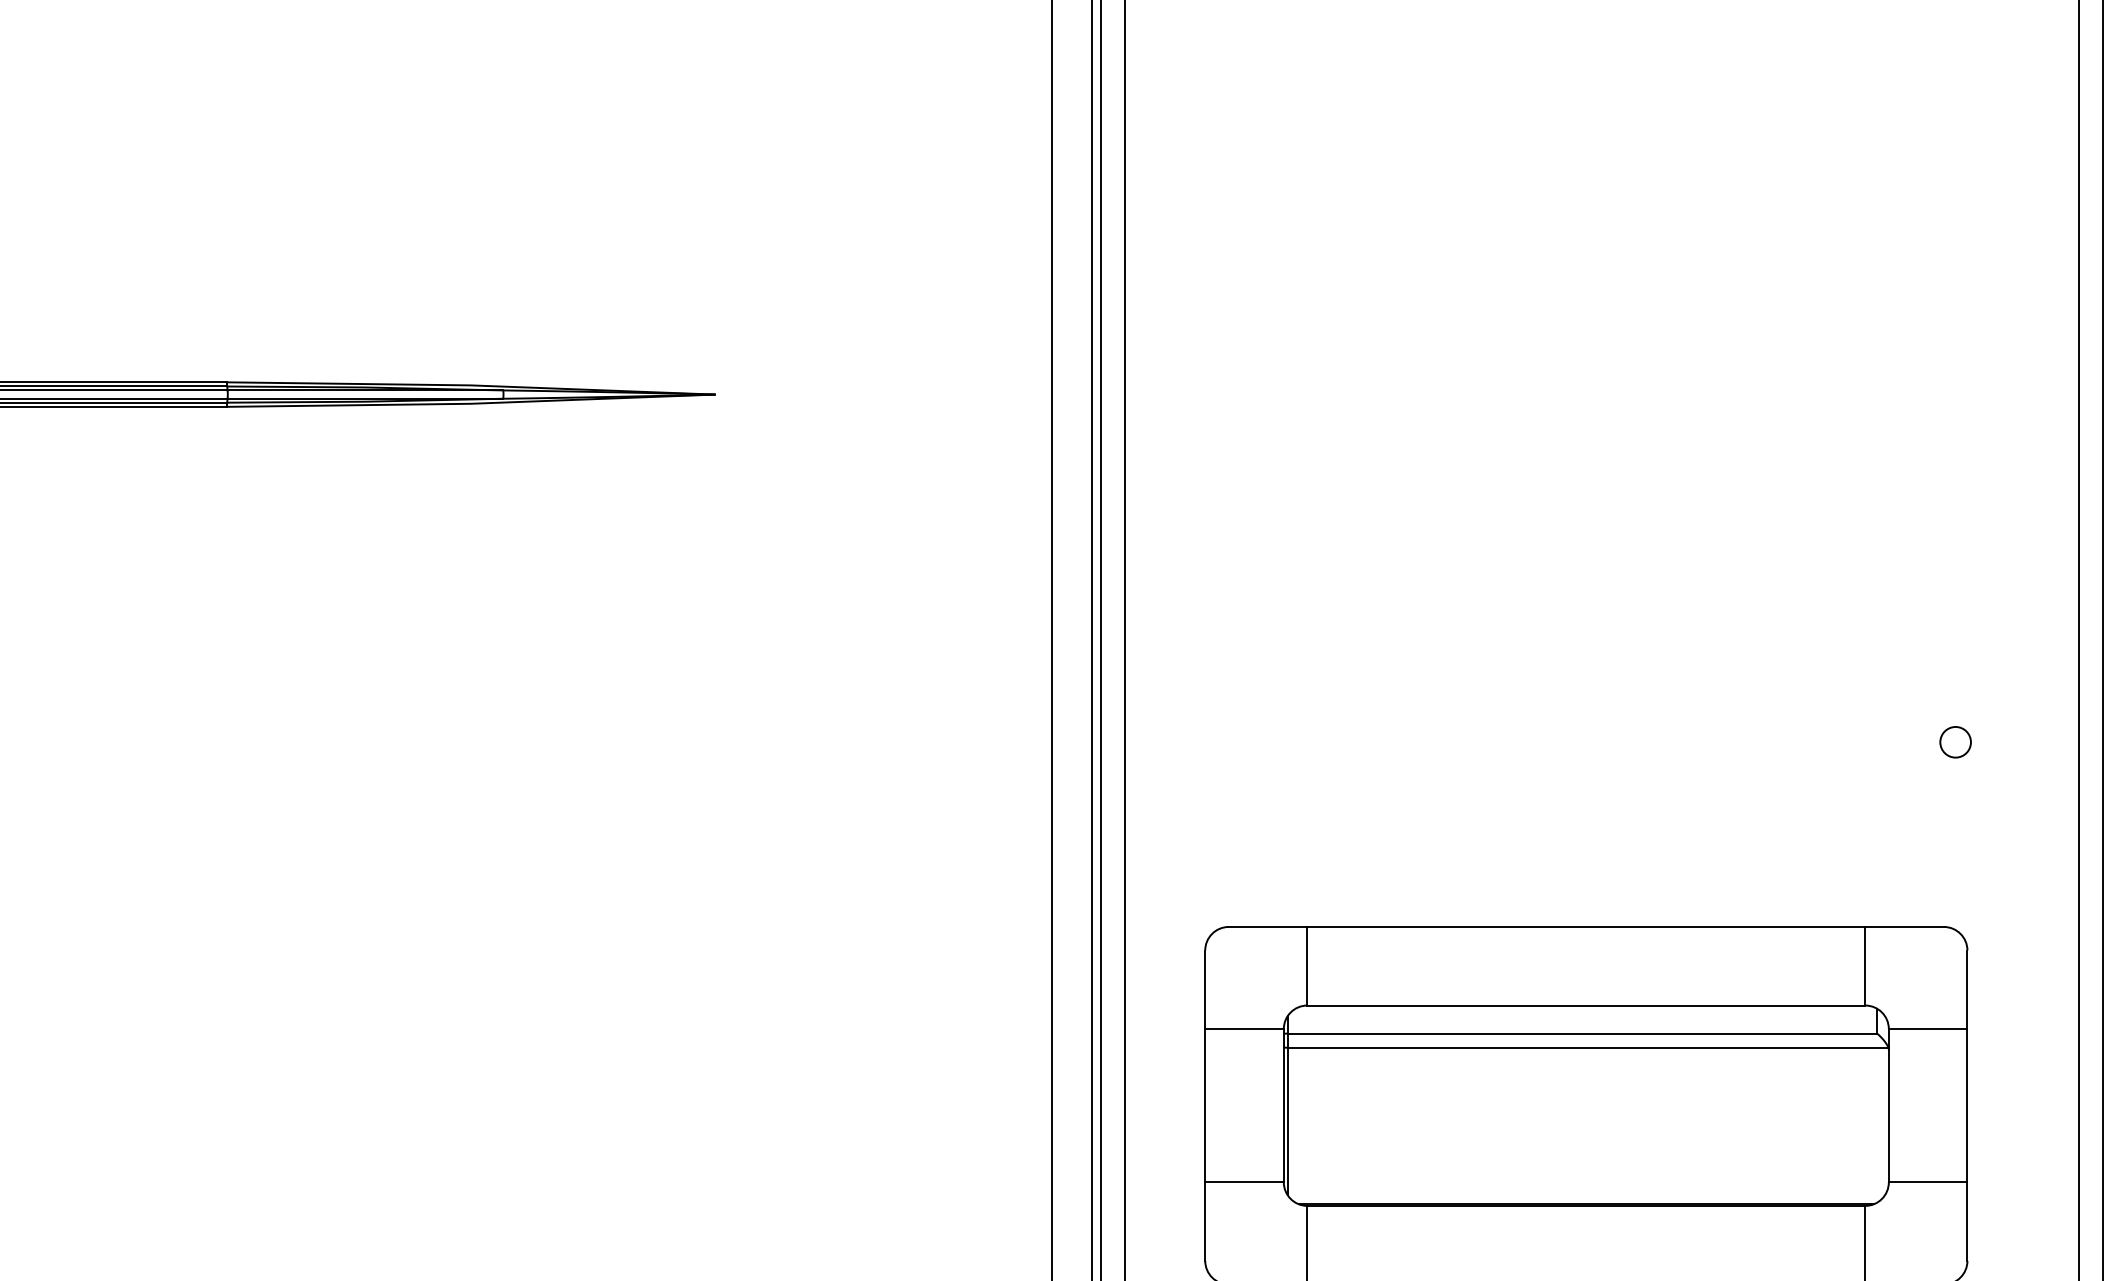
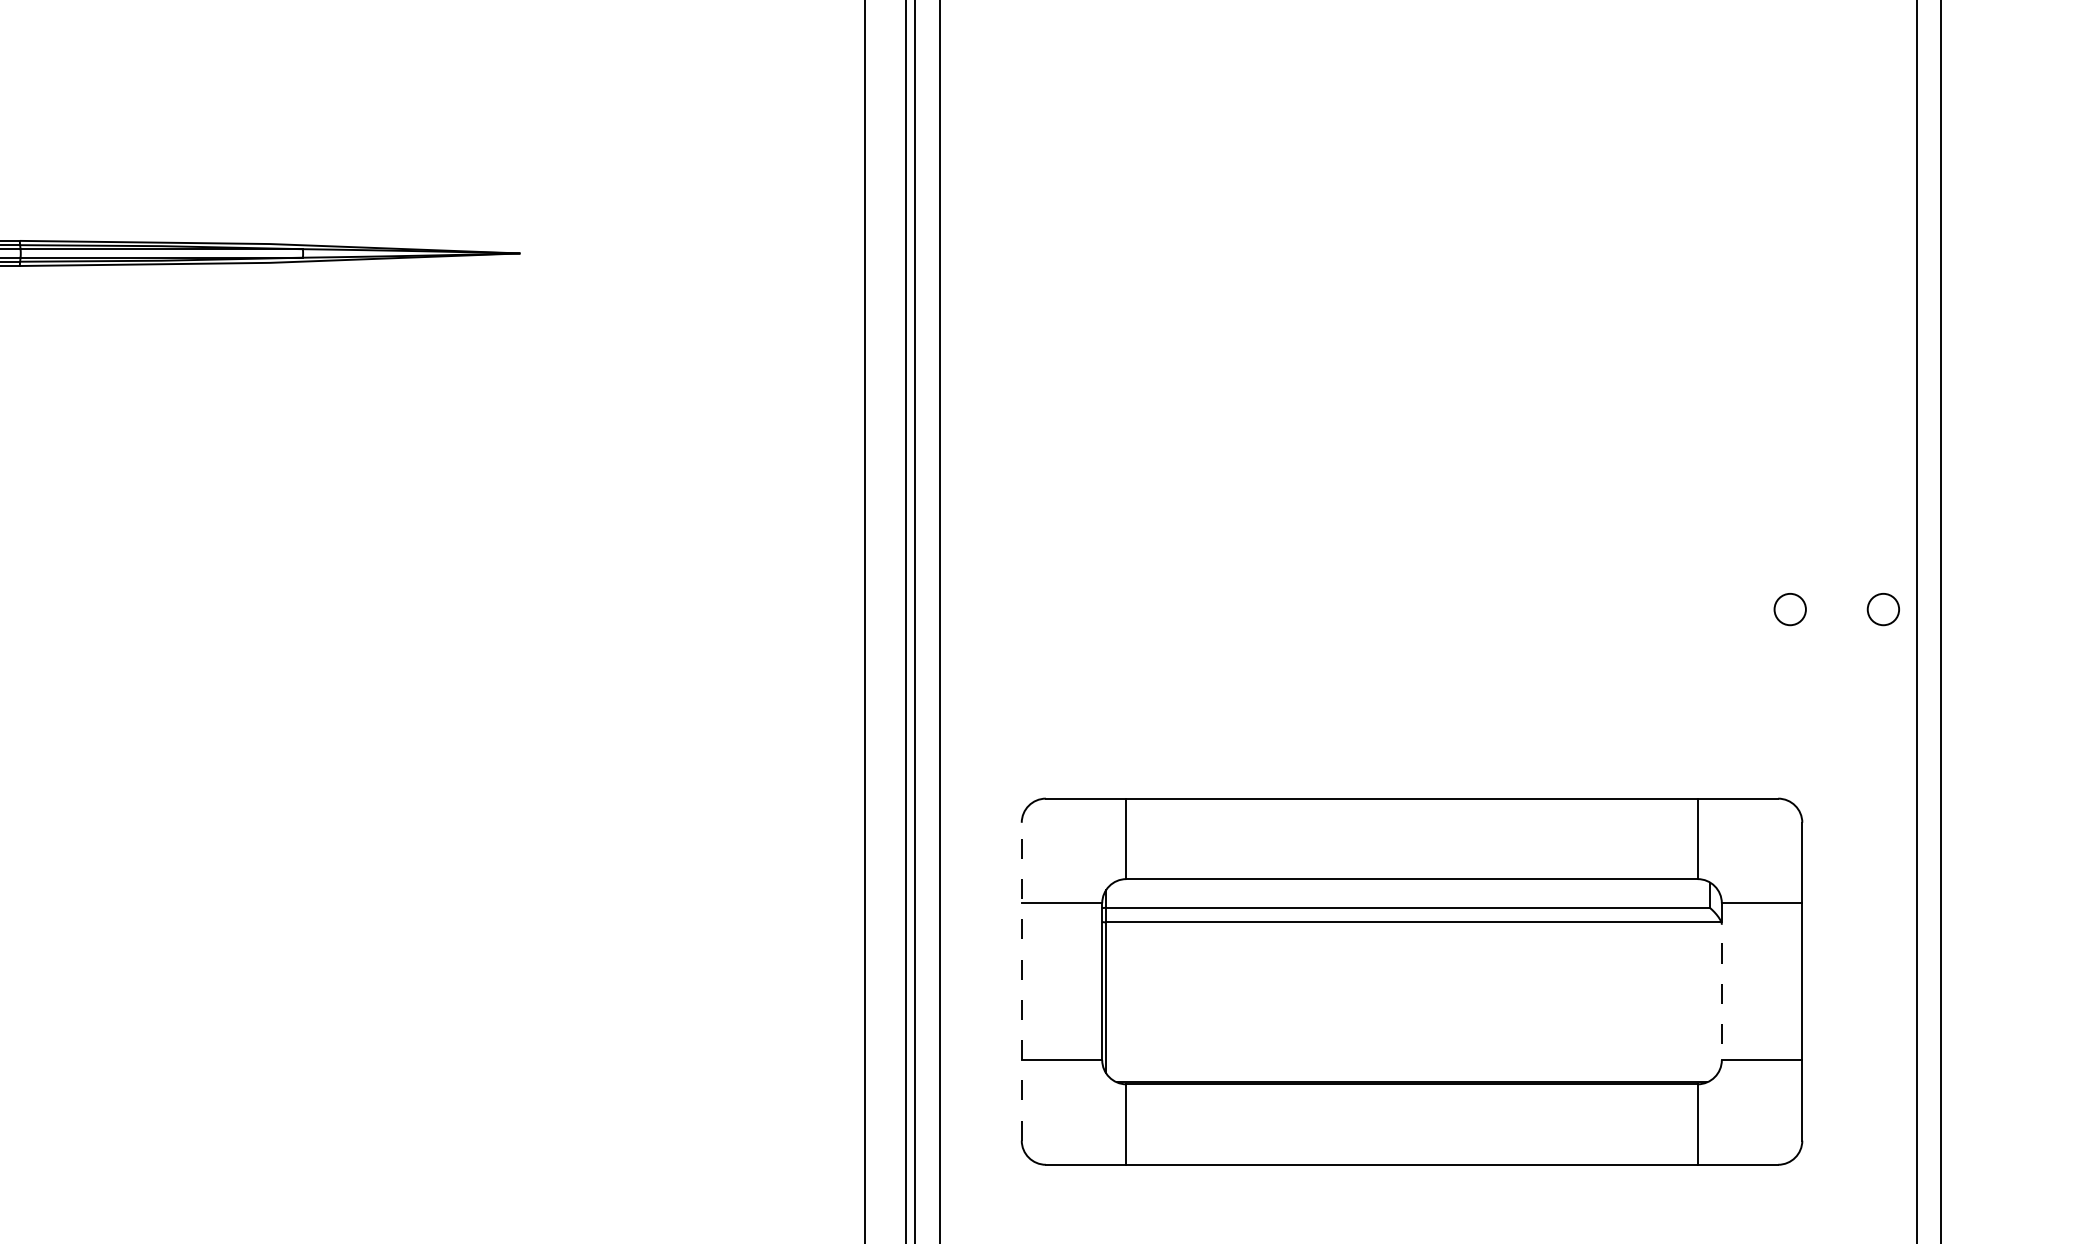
circle: (2046, 742) -> (1883, 609), added
line: (1205, 1105) -> (1022, 981), solid -> dashed
line: (1888, 1105) -> (1721, 981), solid -> dashed

